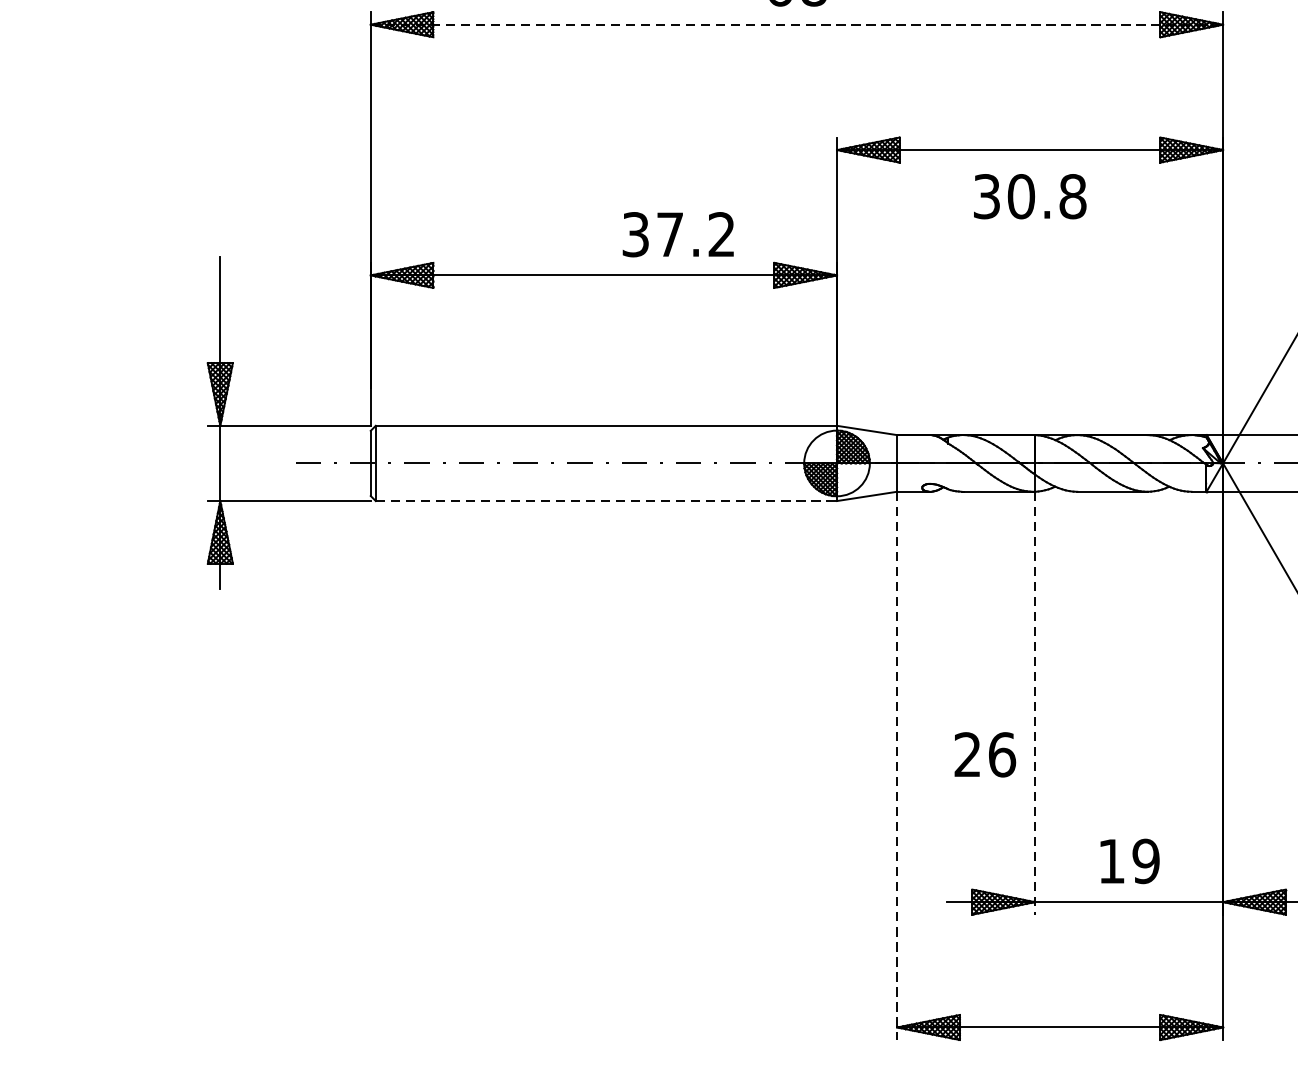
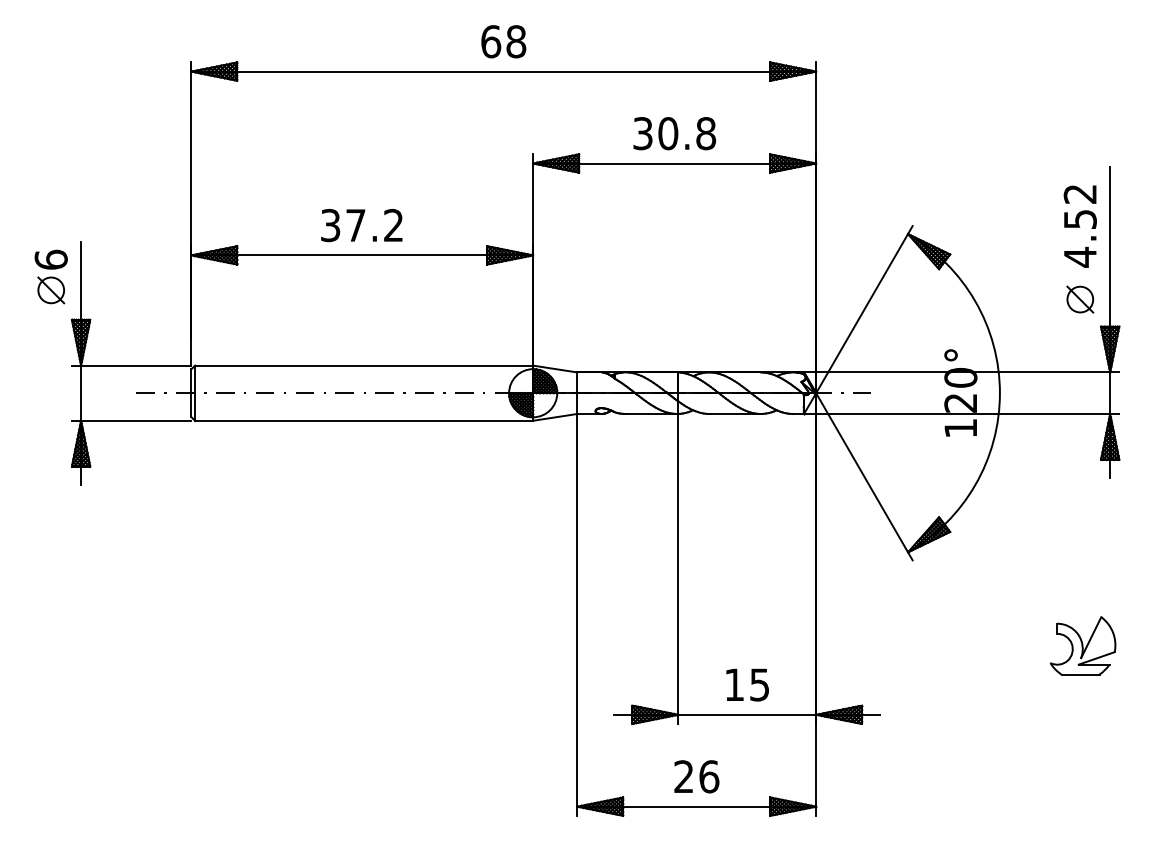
line: (797, 24) -> (504, 71), dashed -> solid
text: (1029, 196) -> (674, 133), moved
text: (677, 234) -> (361, 225), moved
part: (178, 304) -> (50, 276), added
line: (606, 500) -> (364, 420), dashed -> solid
line: (1035, 703) -> (678, 569), dashed -> solid
text: (984, 754) -> (696, 776), moved
line: (897, 765) -> (577, 614), dashed -> solid
text: (1145, 860) -> (759, 684), 19 -> 15

